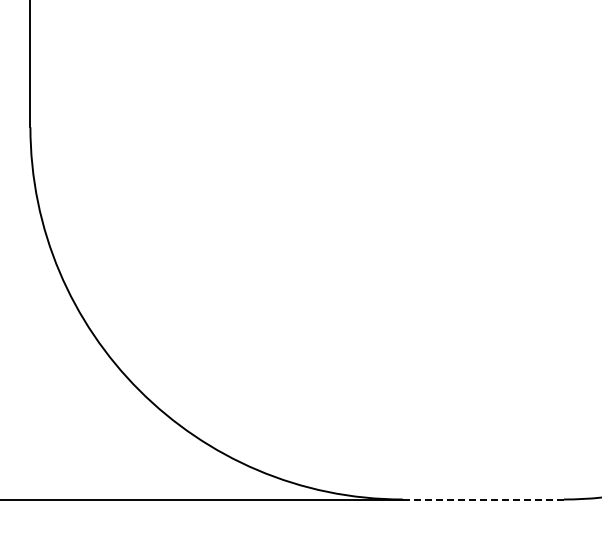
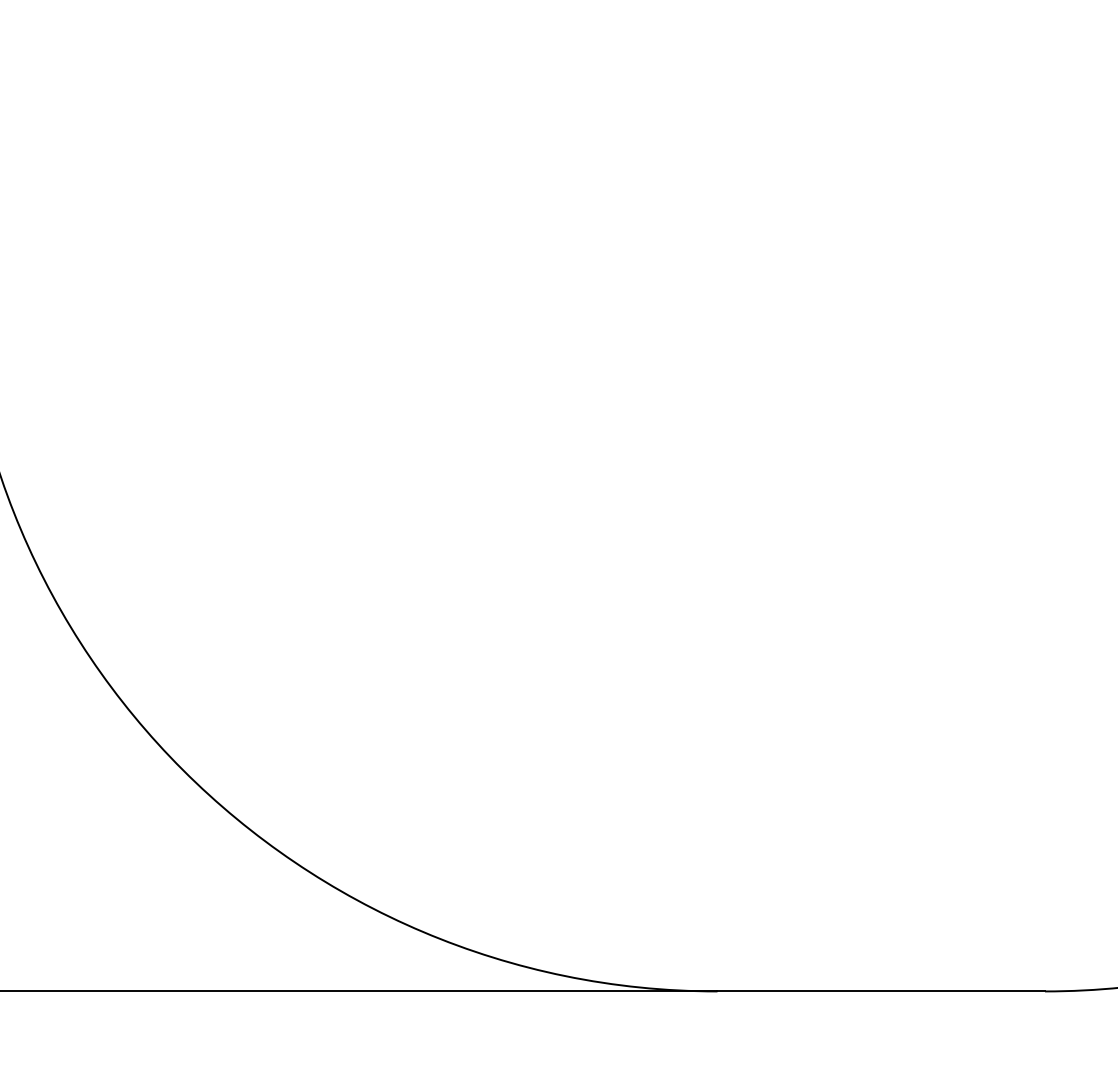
line: (483, 499) -> (881, 991), dashed -> solid

